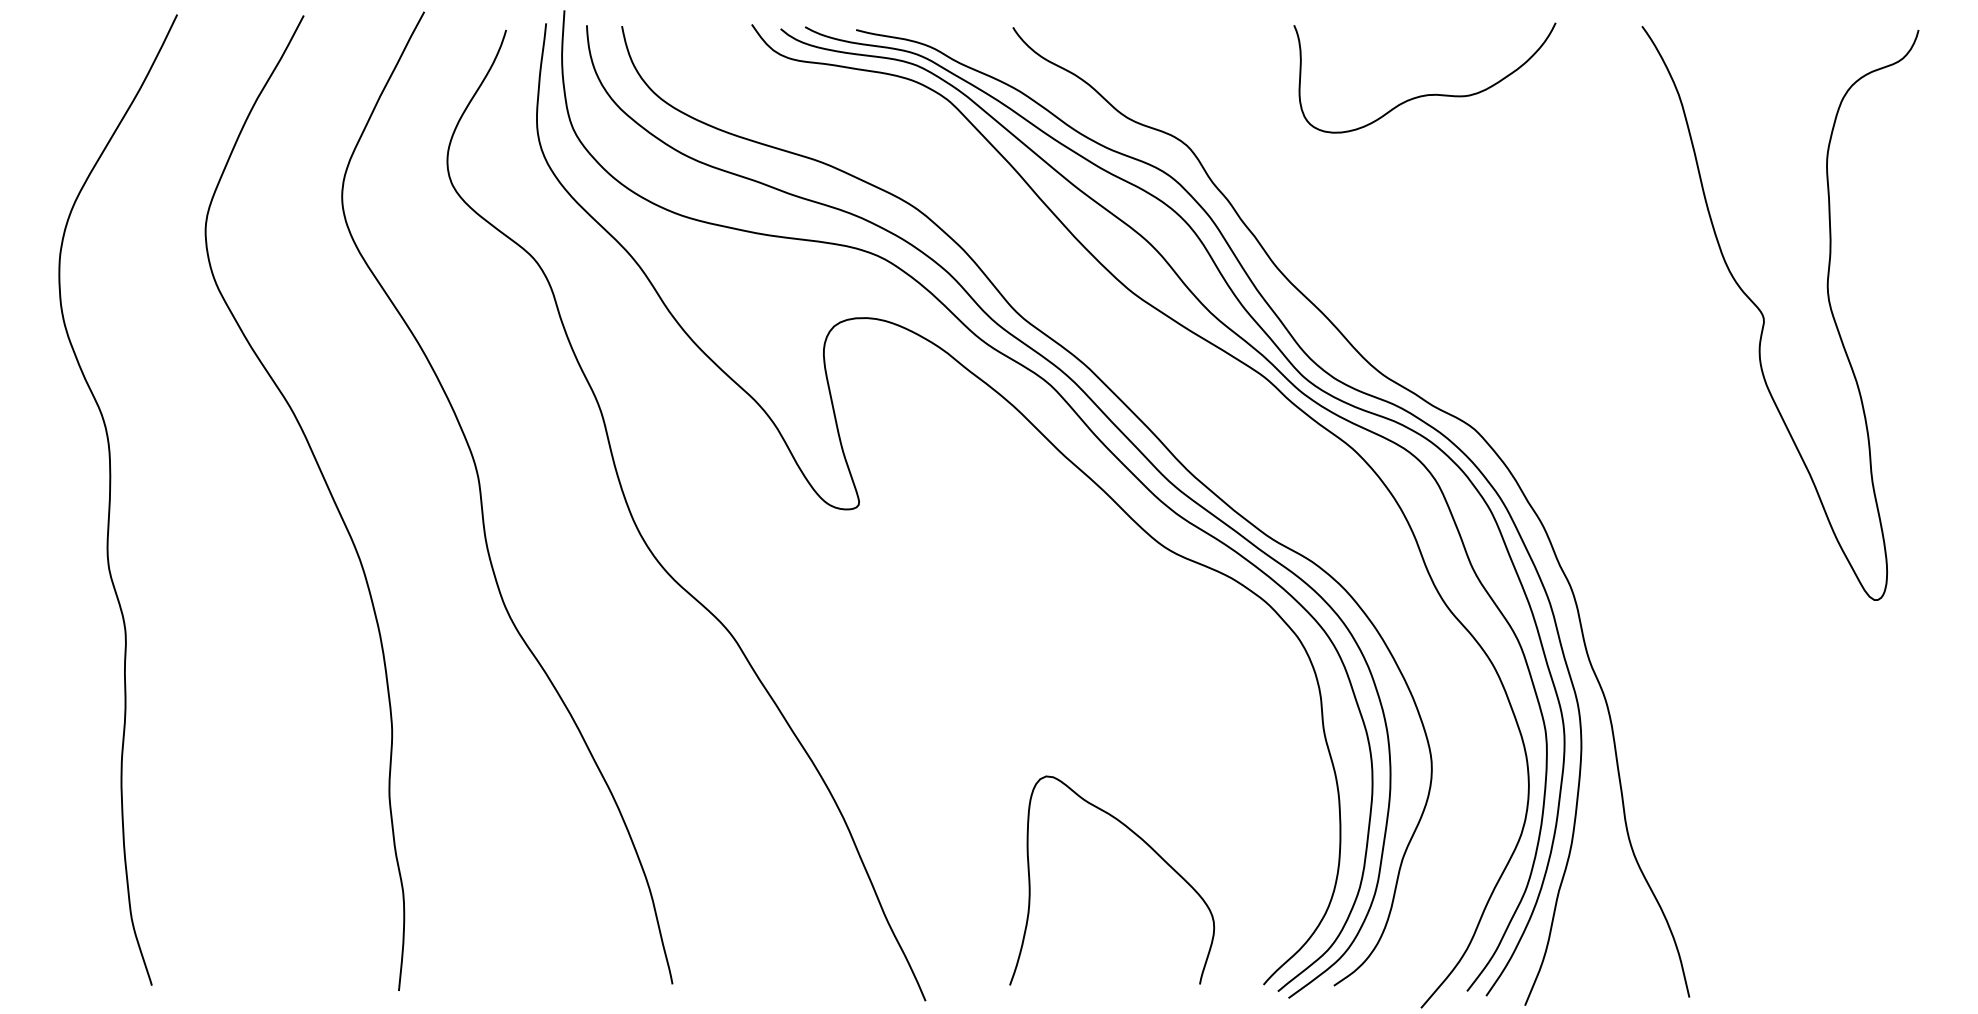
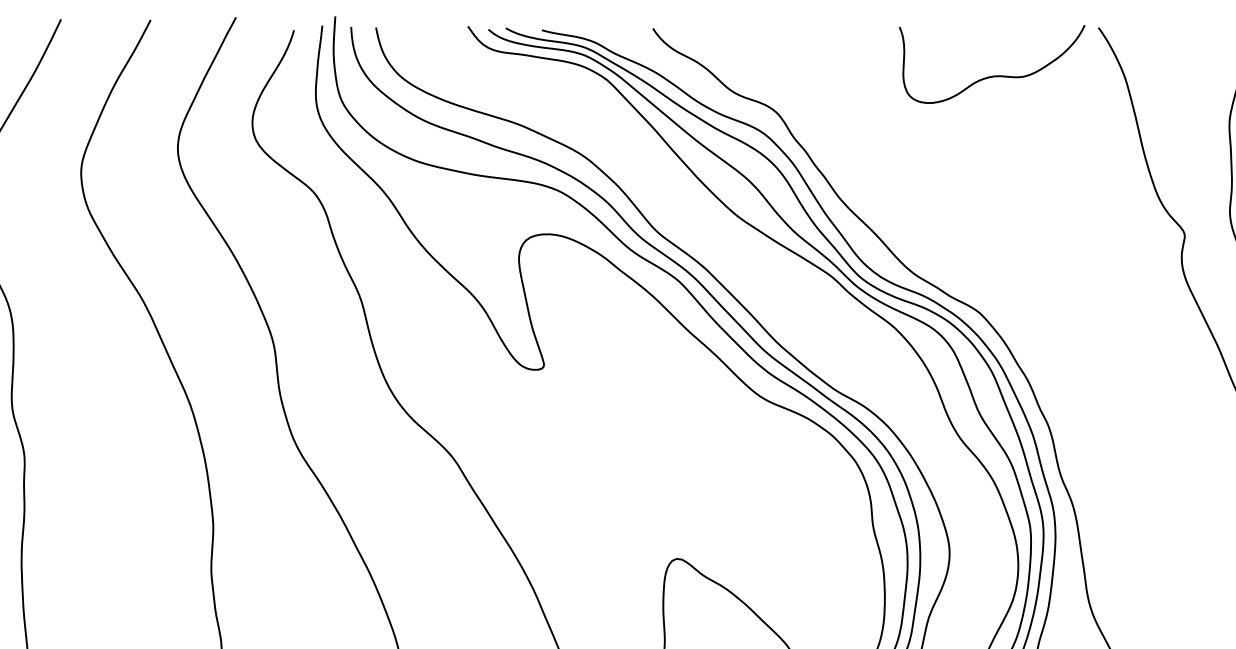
curve: (1424, 94) -> (991, 75), moved

